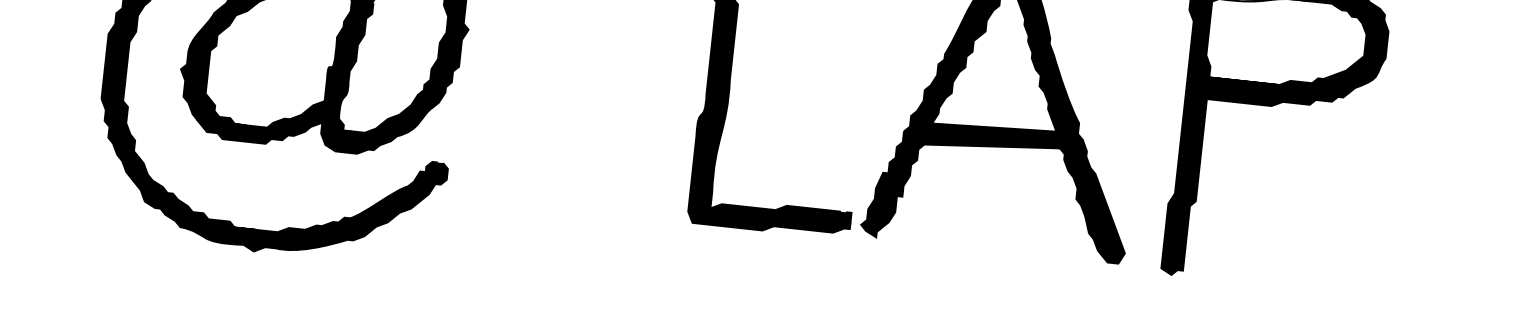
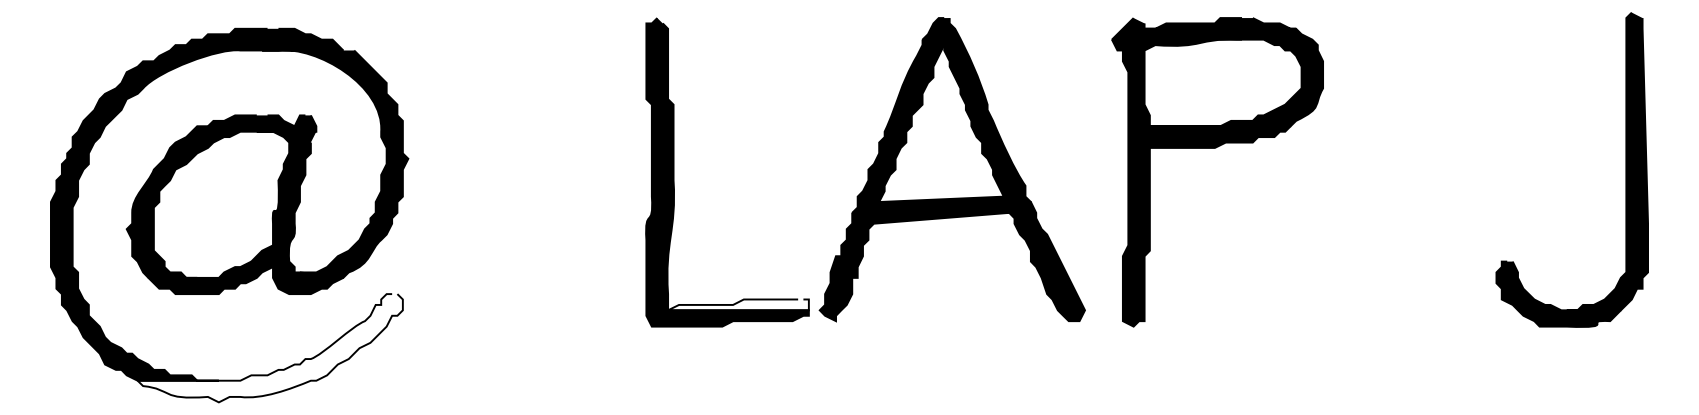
fill: (310, 203) -> (269, 348), removed
fill: (781, 210) -> (738, 304), removed

